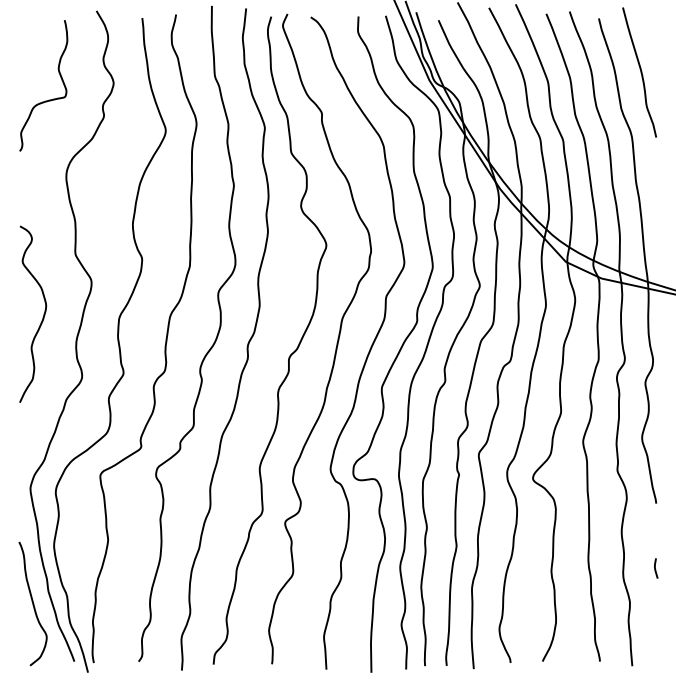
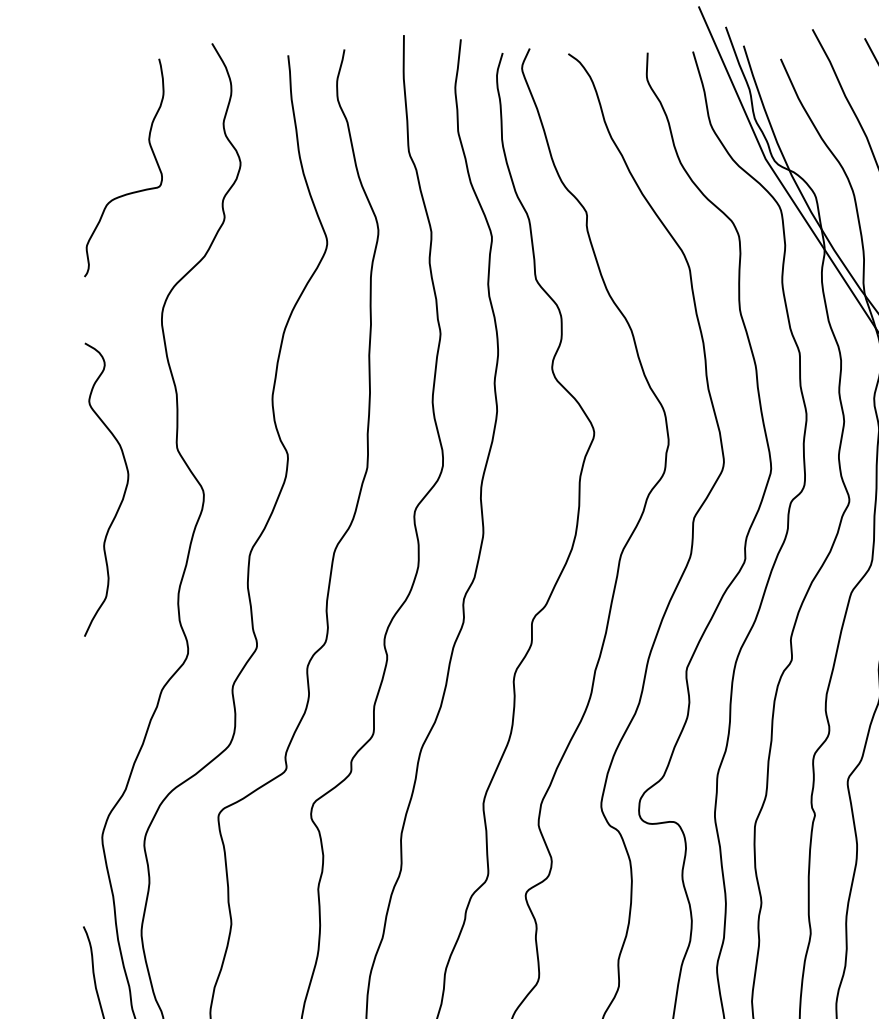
curve: (42, 317) -> (122, 495), moved

